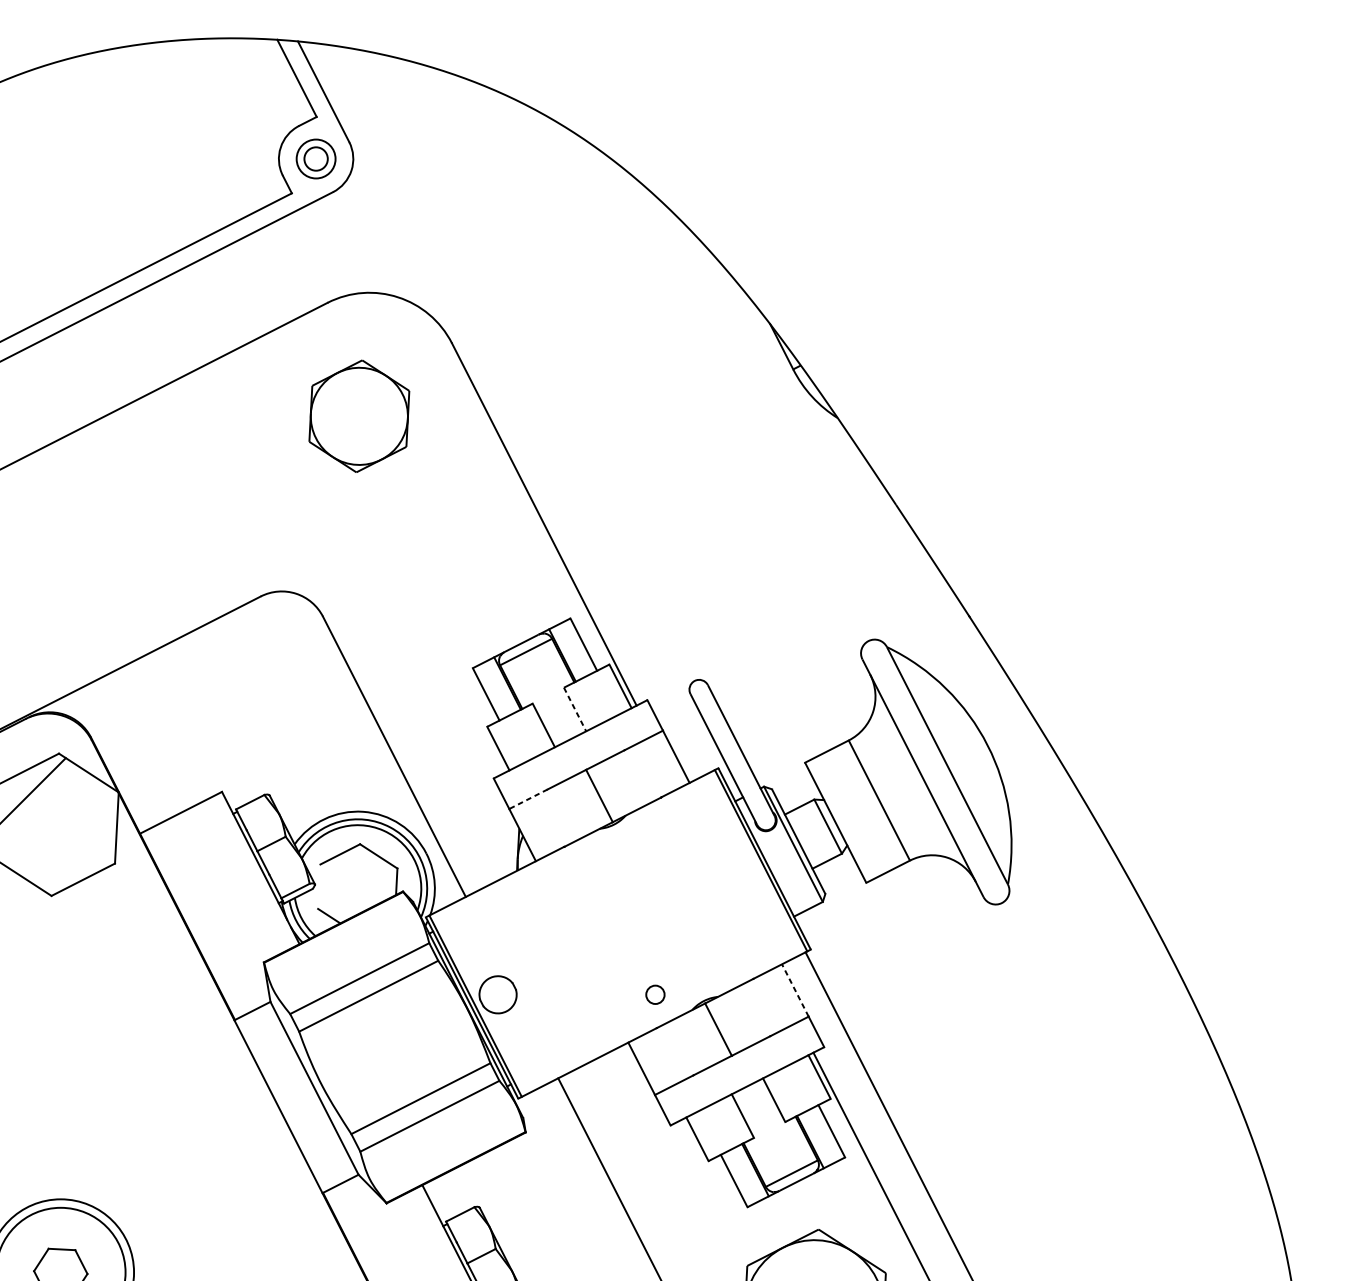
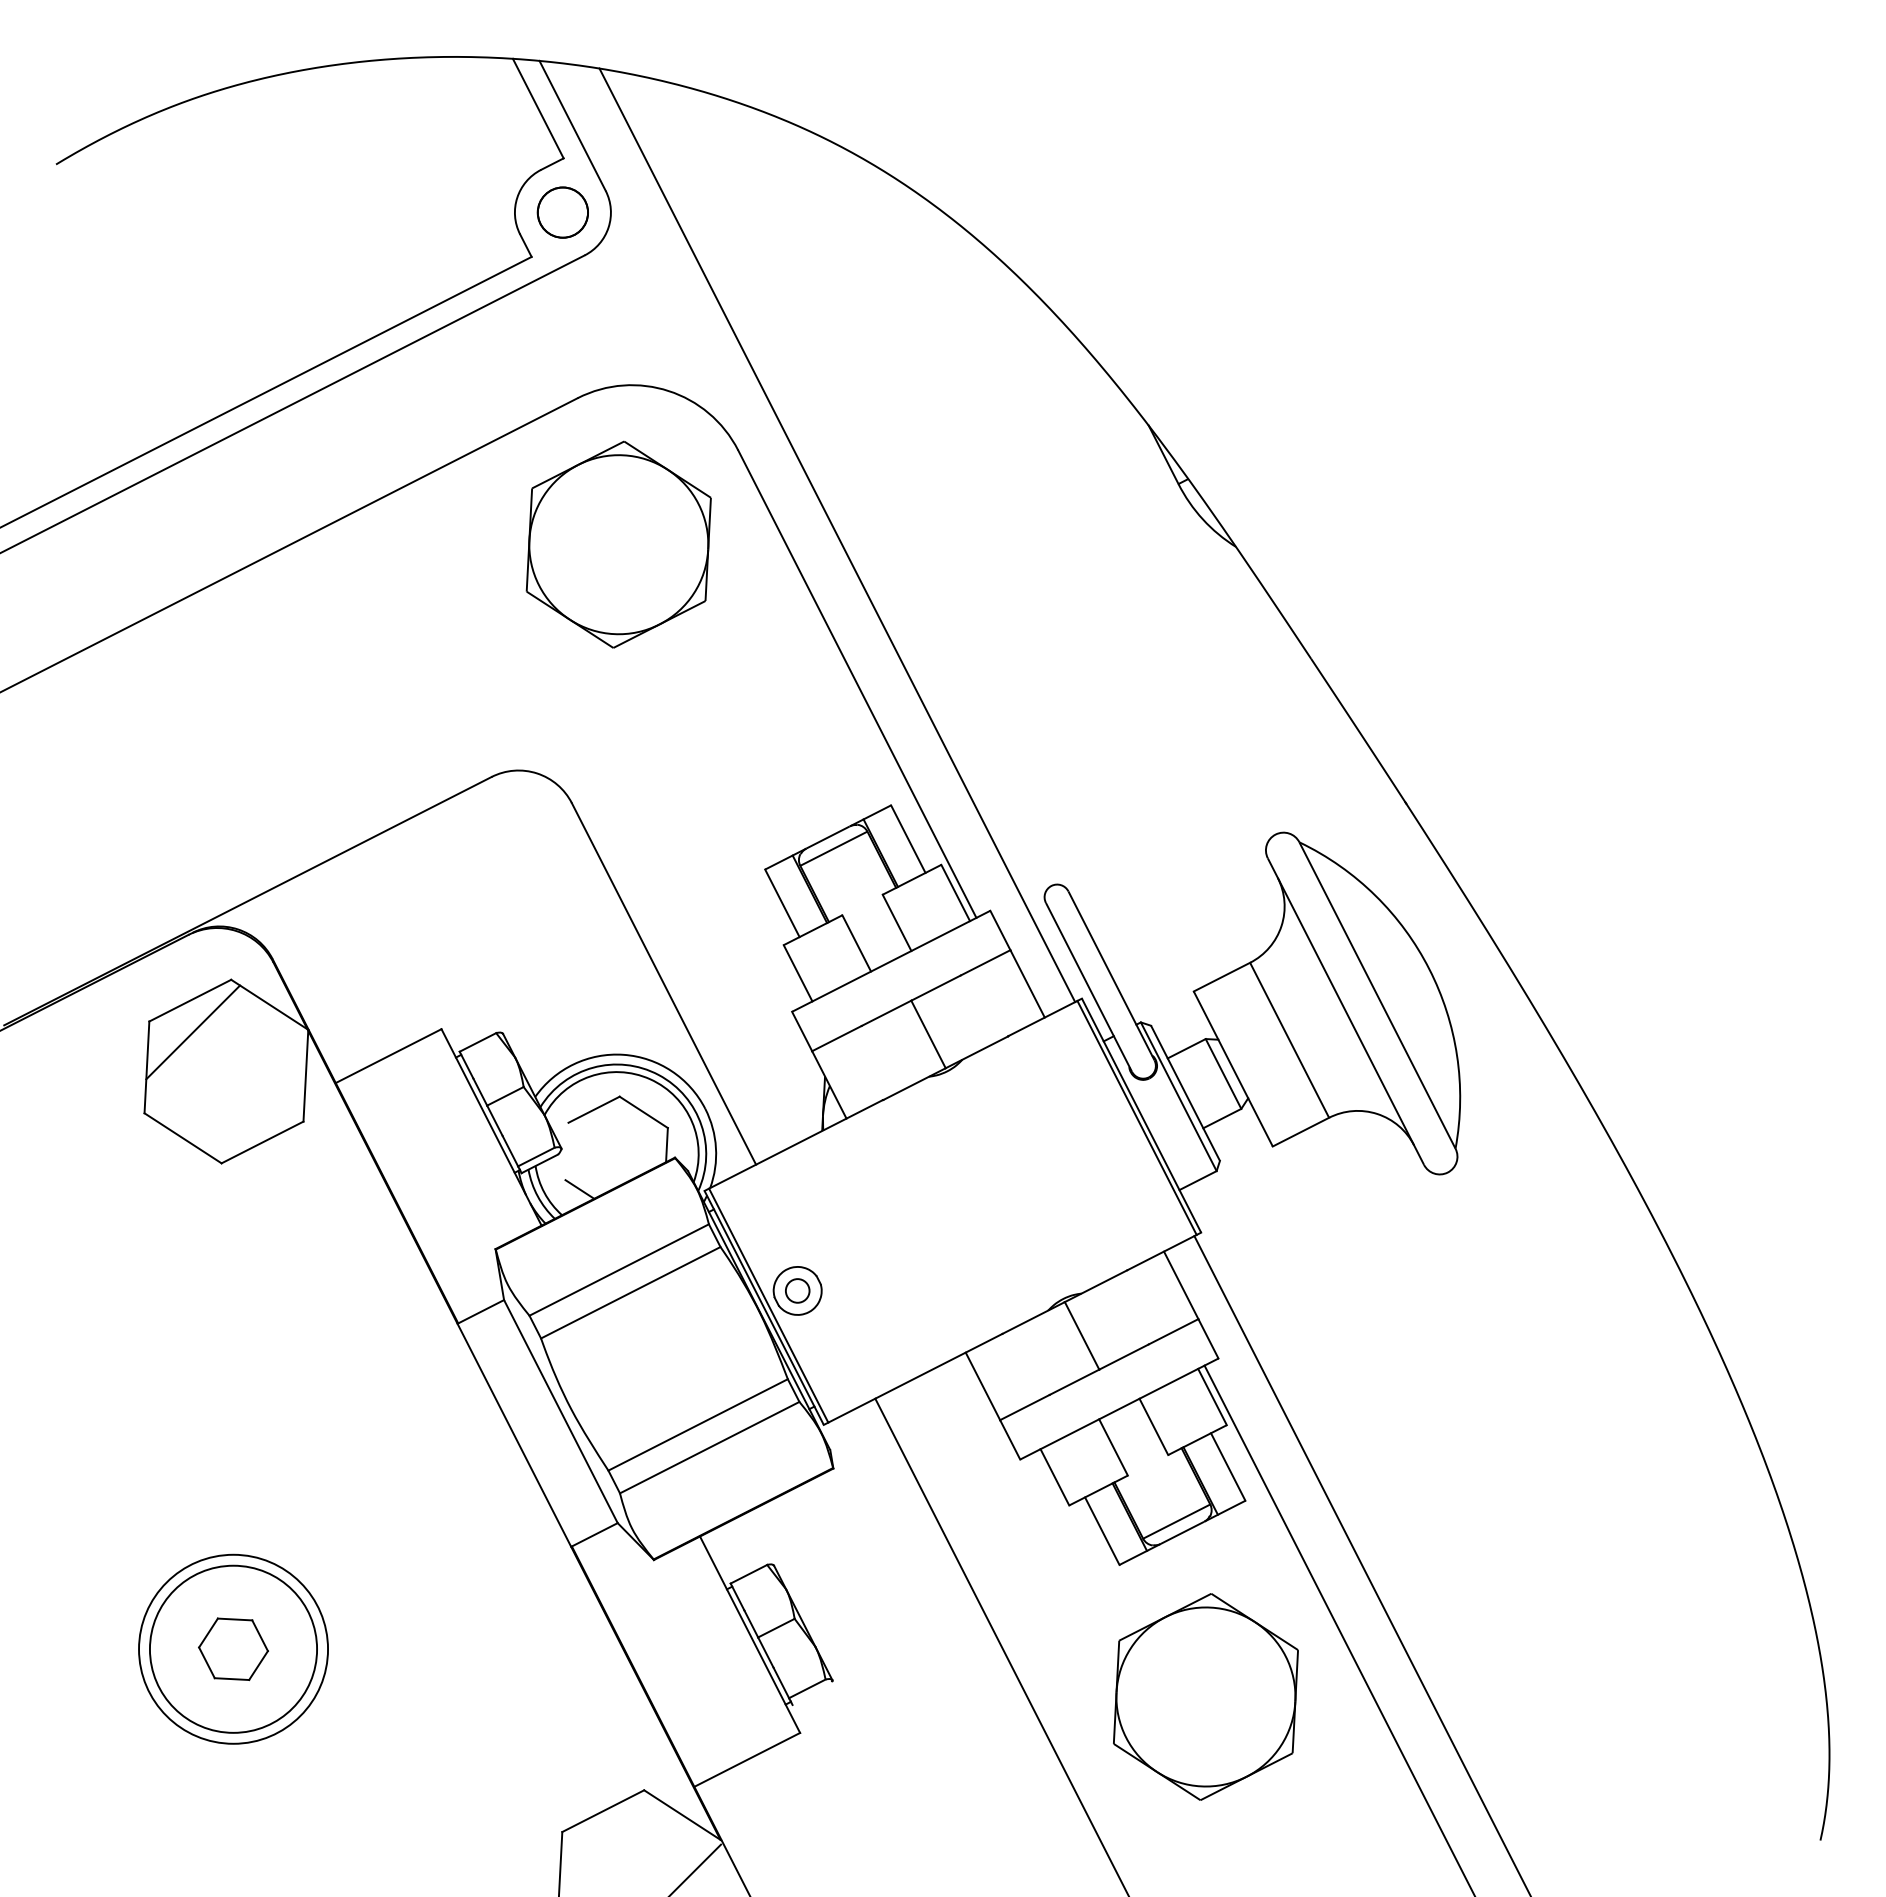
circle: (315, 158) -> (562, 212), size x1.67
line: (528, 409) -> (837, 535), added
part: (359, 416) -> (618, 544), size x1.43
line: (575, 709) -> (897, 922), dashed -> solid
line: (528, 799) -> (836, 1038), dashed -> solid
line: (795, 990) -> (1181, 1285), dashed -> solid
circle: (655, 994) -> (797, 1290), moved

